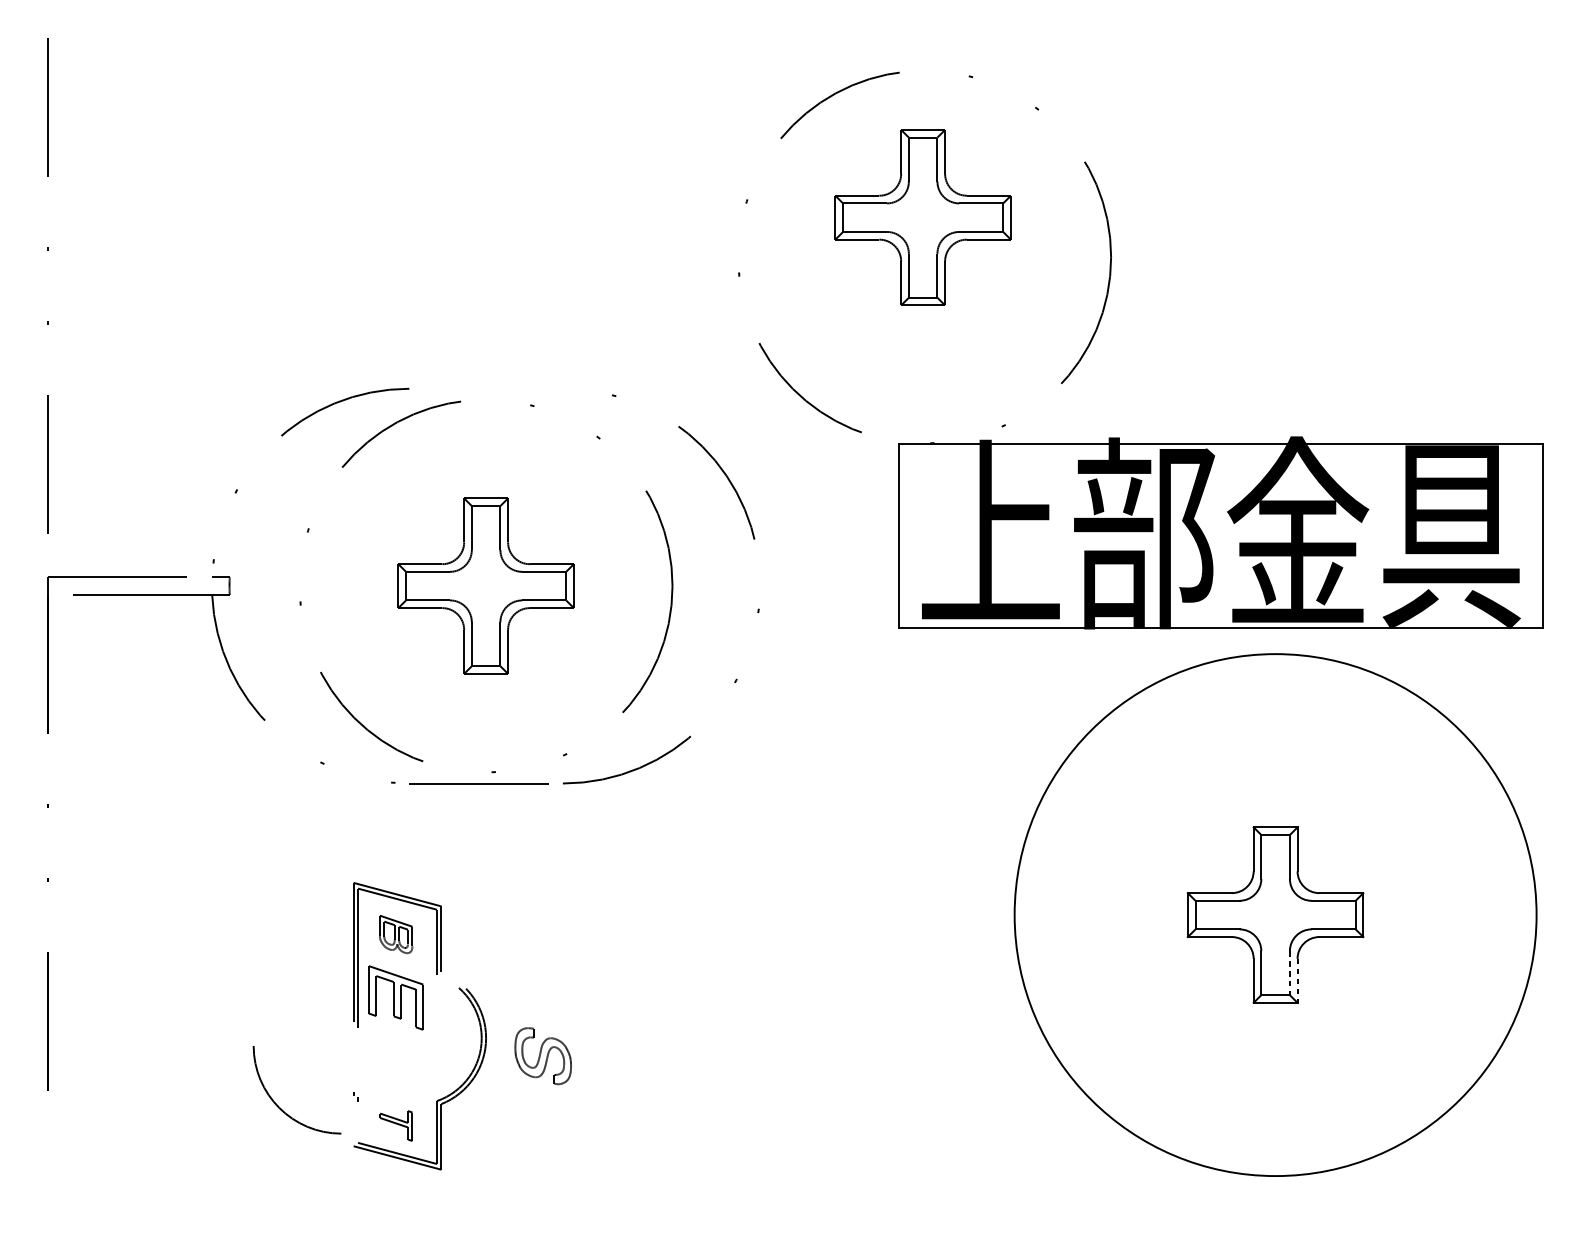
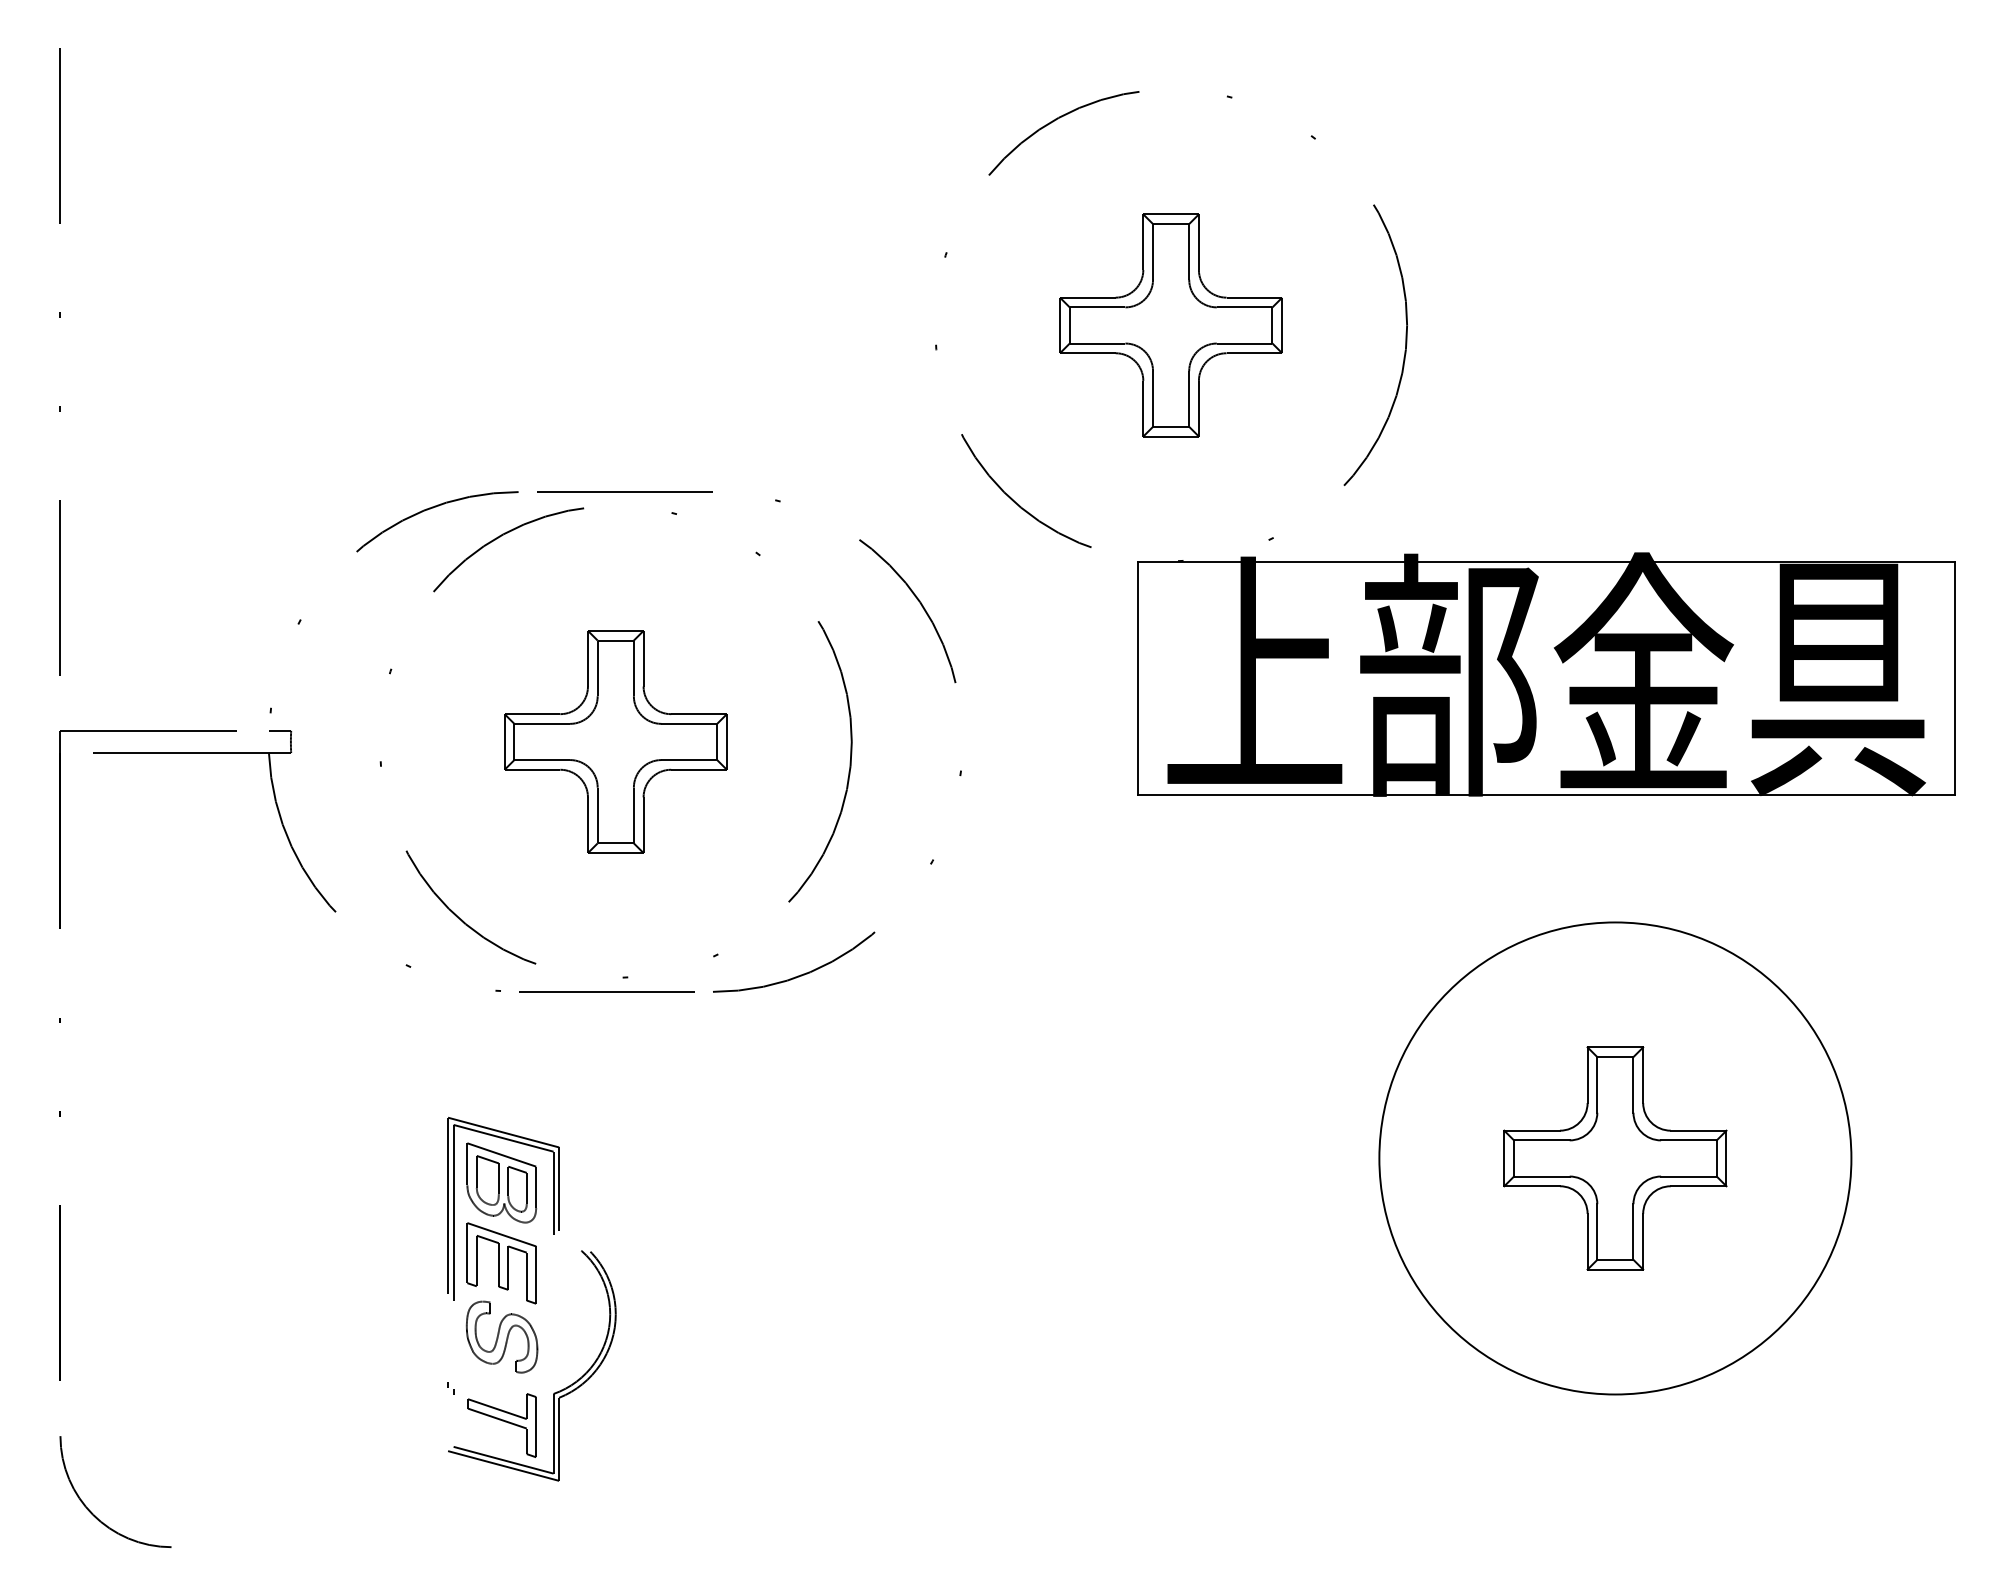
part: (922, 217) -> (1170, 325), moved
line: (493, 388) -> (624, 491), added
circle: (1275, 915) -> (1615, 1158), size x0.71
part: (395, 934) -> (501, 1182), size x1.67
line: (1289, 973) -> (1633, 1232), dashed -> solid
line: (1297, 980) -> (1643, 1241), dashed -> solid
part: (542, 1055) -> (501, 1336), moved
arc: (279, 1107) -> (93, 1513), moved
part: (395, 1125) -> (501, 1425), size x1.67

